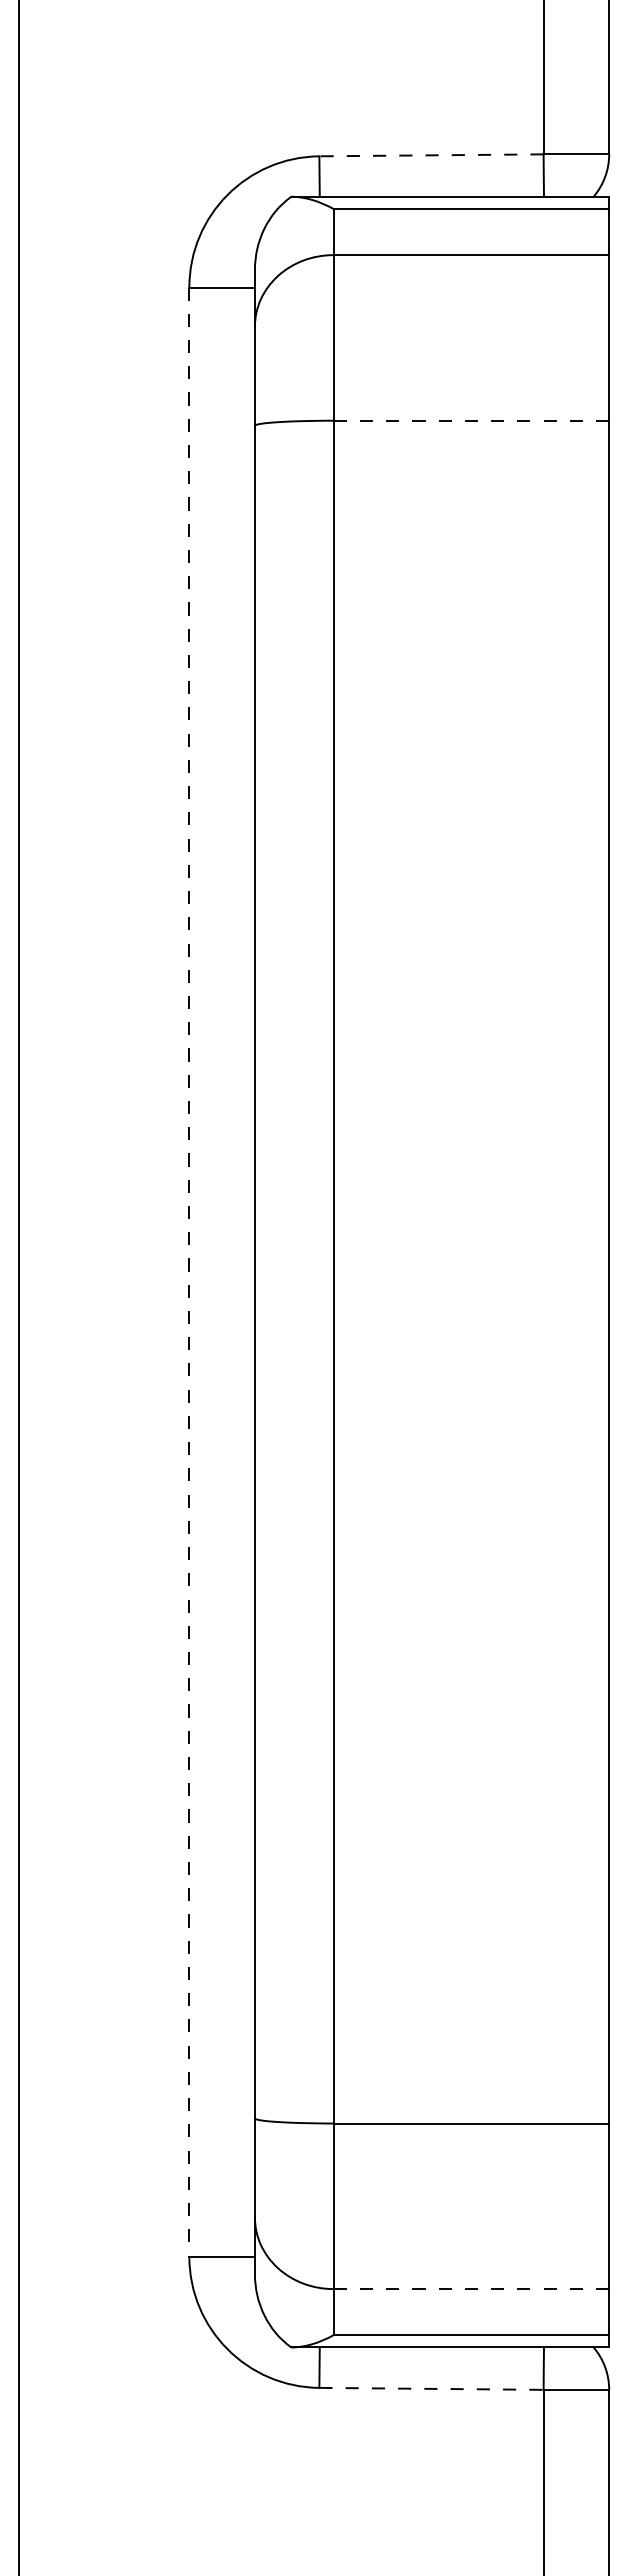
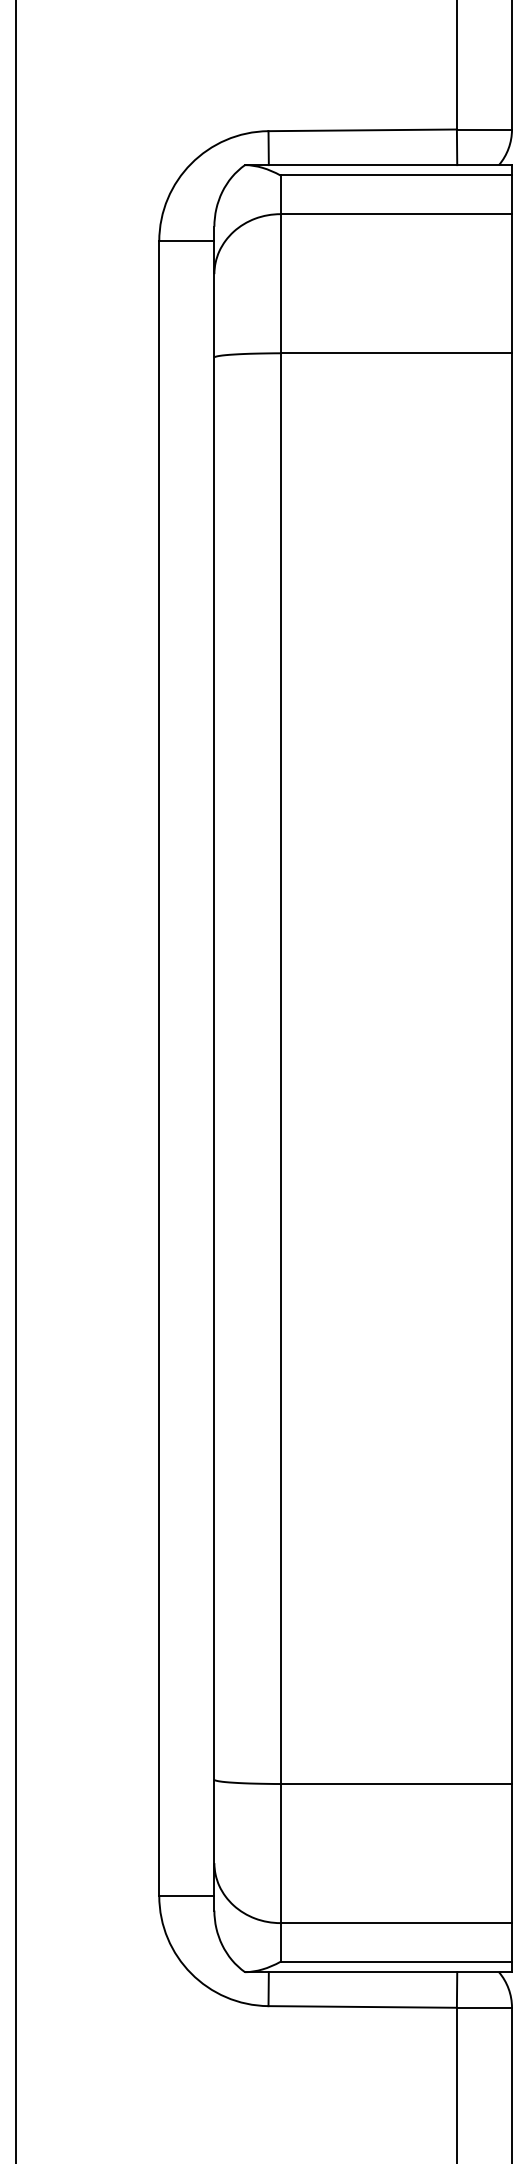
line: (430, 155) -> (361, 130), dashed -> solid
line: (471, 420) -> (396, 353), dashed -> solid
line: (189, 1272) -> (159, 1068), dashed -> solid
line: (471, 2289) -> (396, 1923), dashed -> solid
line: (431, 2388) -> (362, 2006), dashed -> solid

